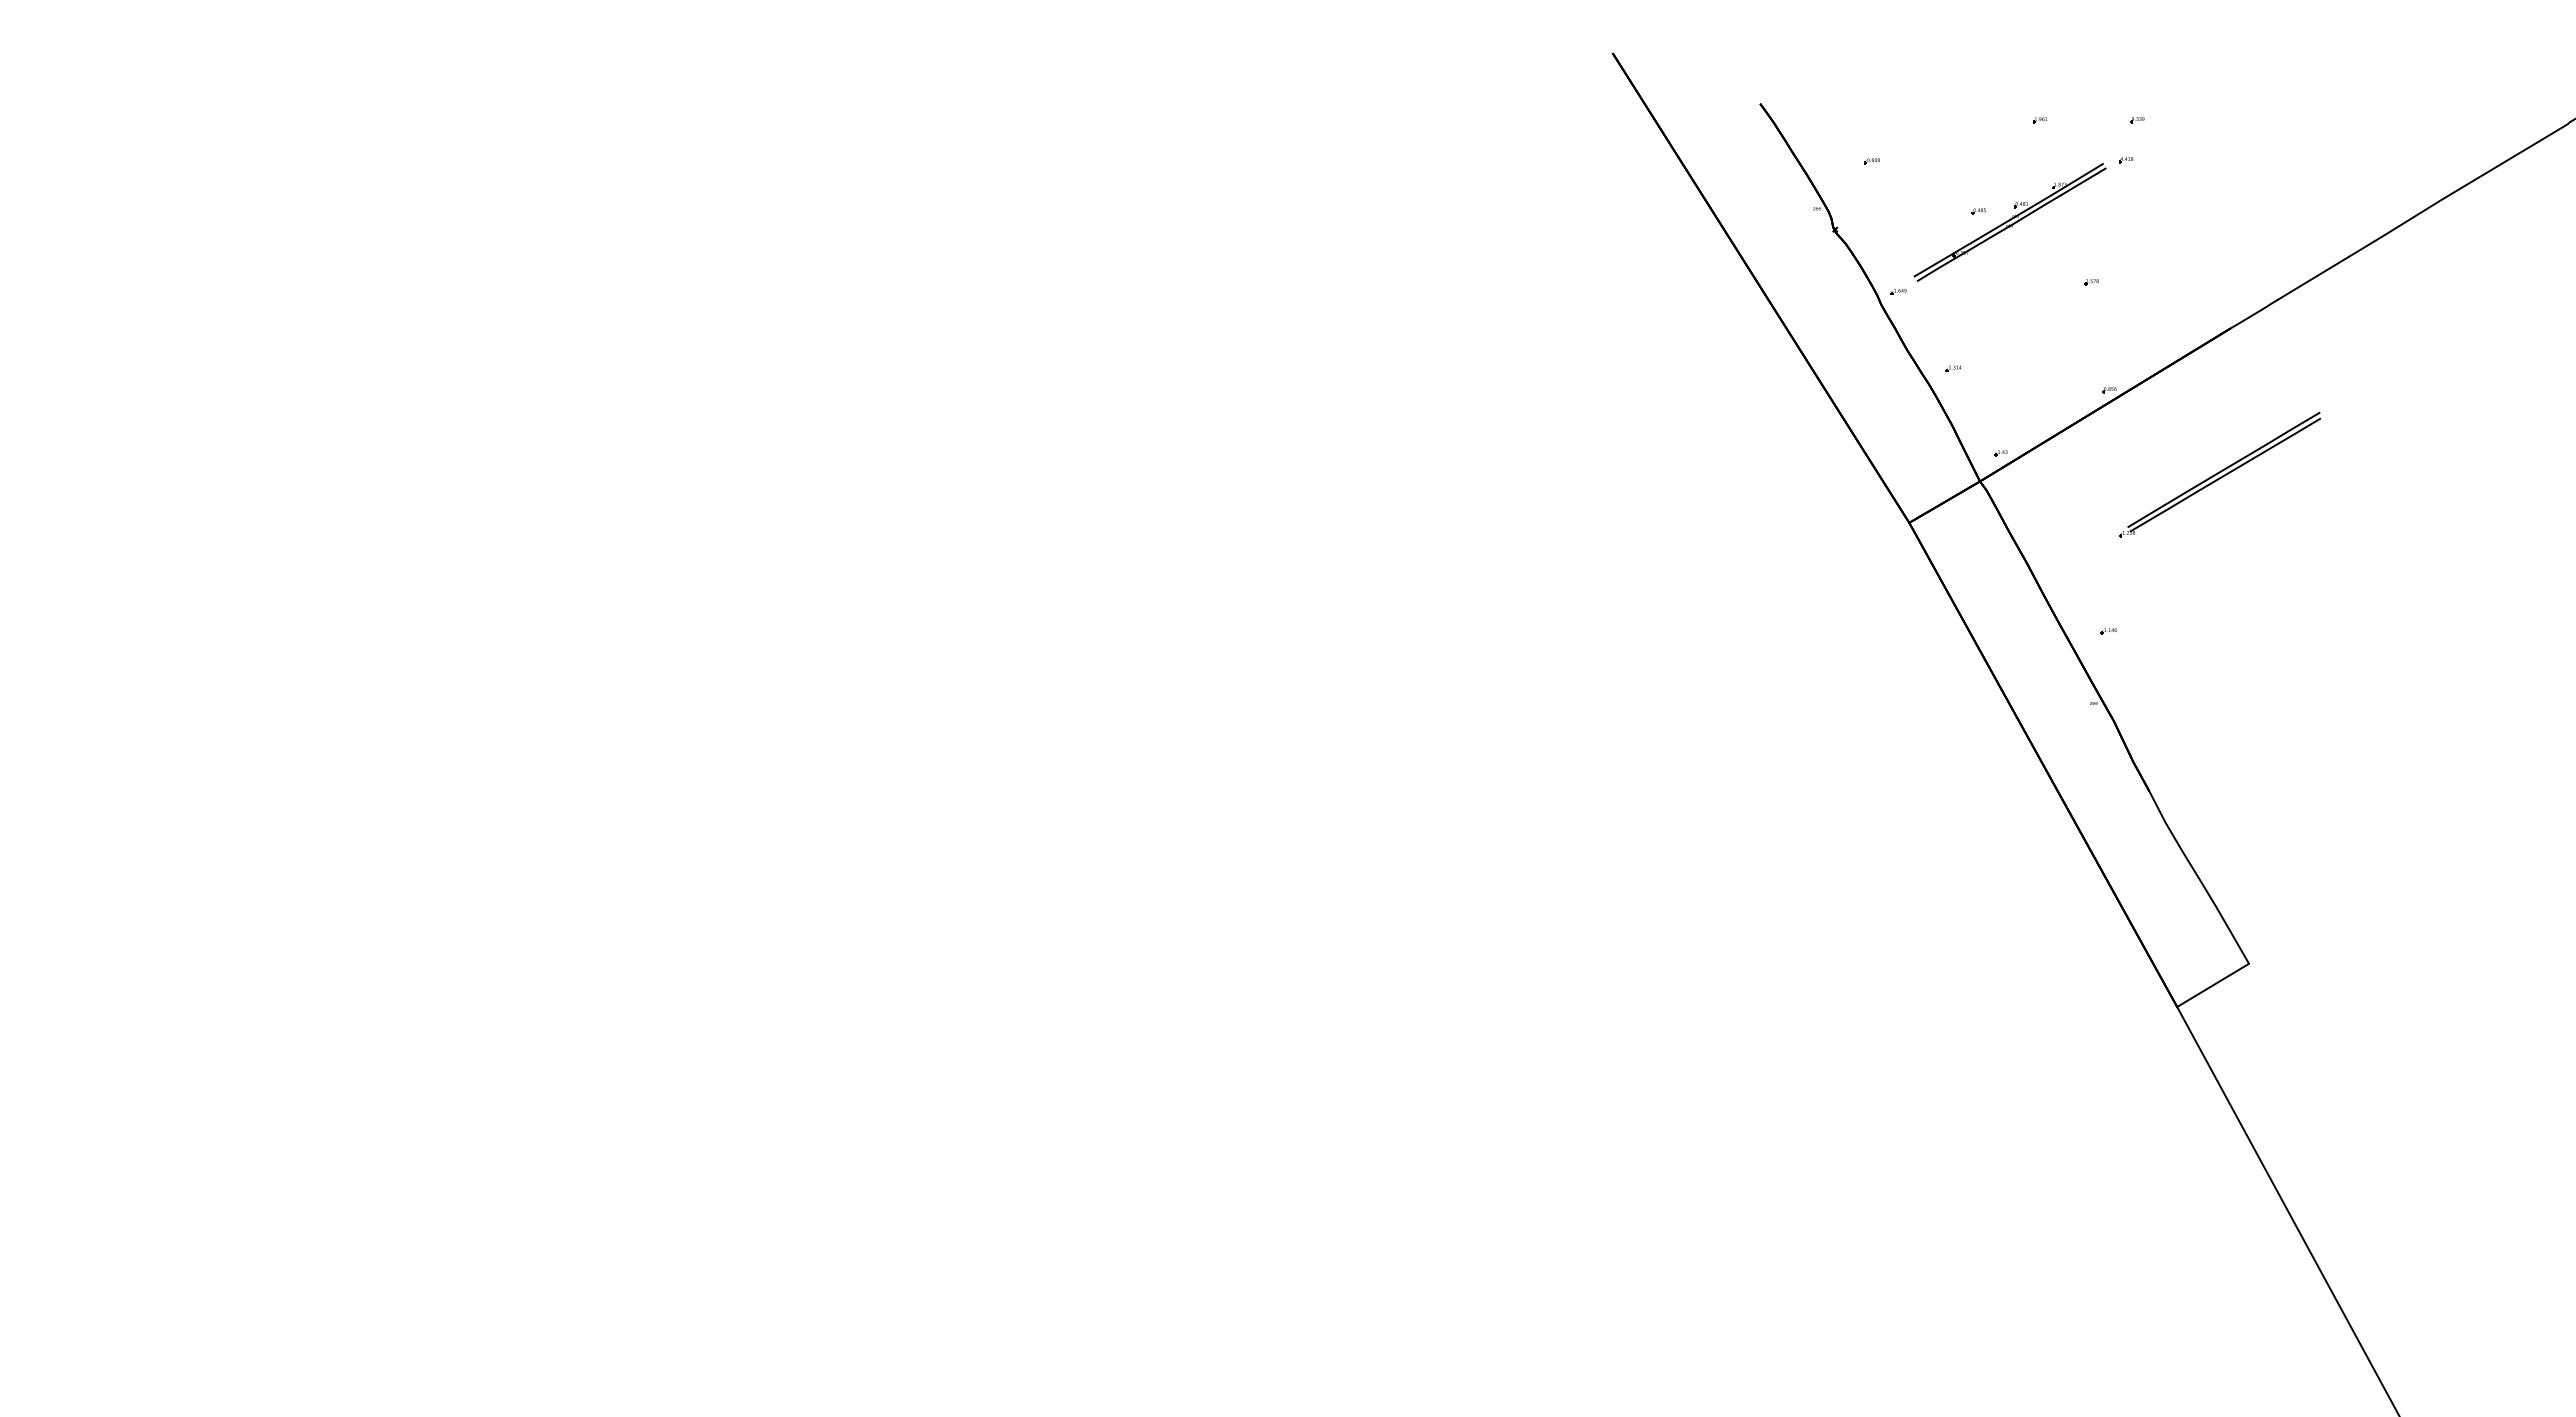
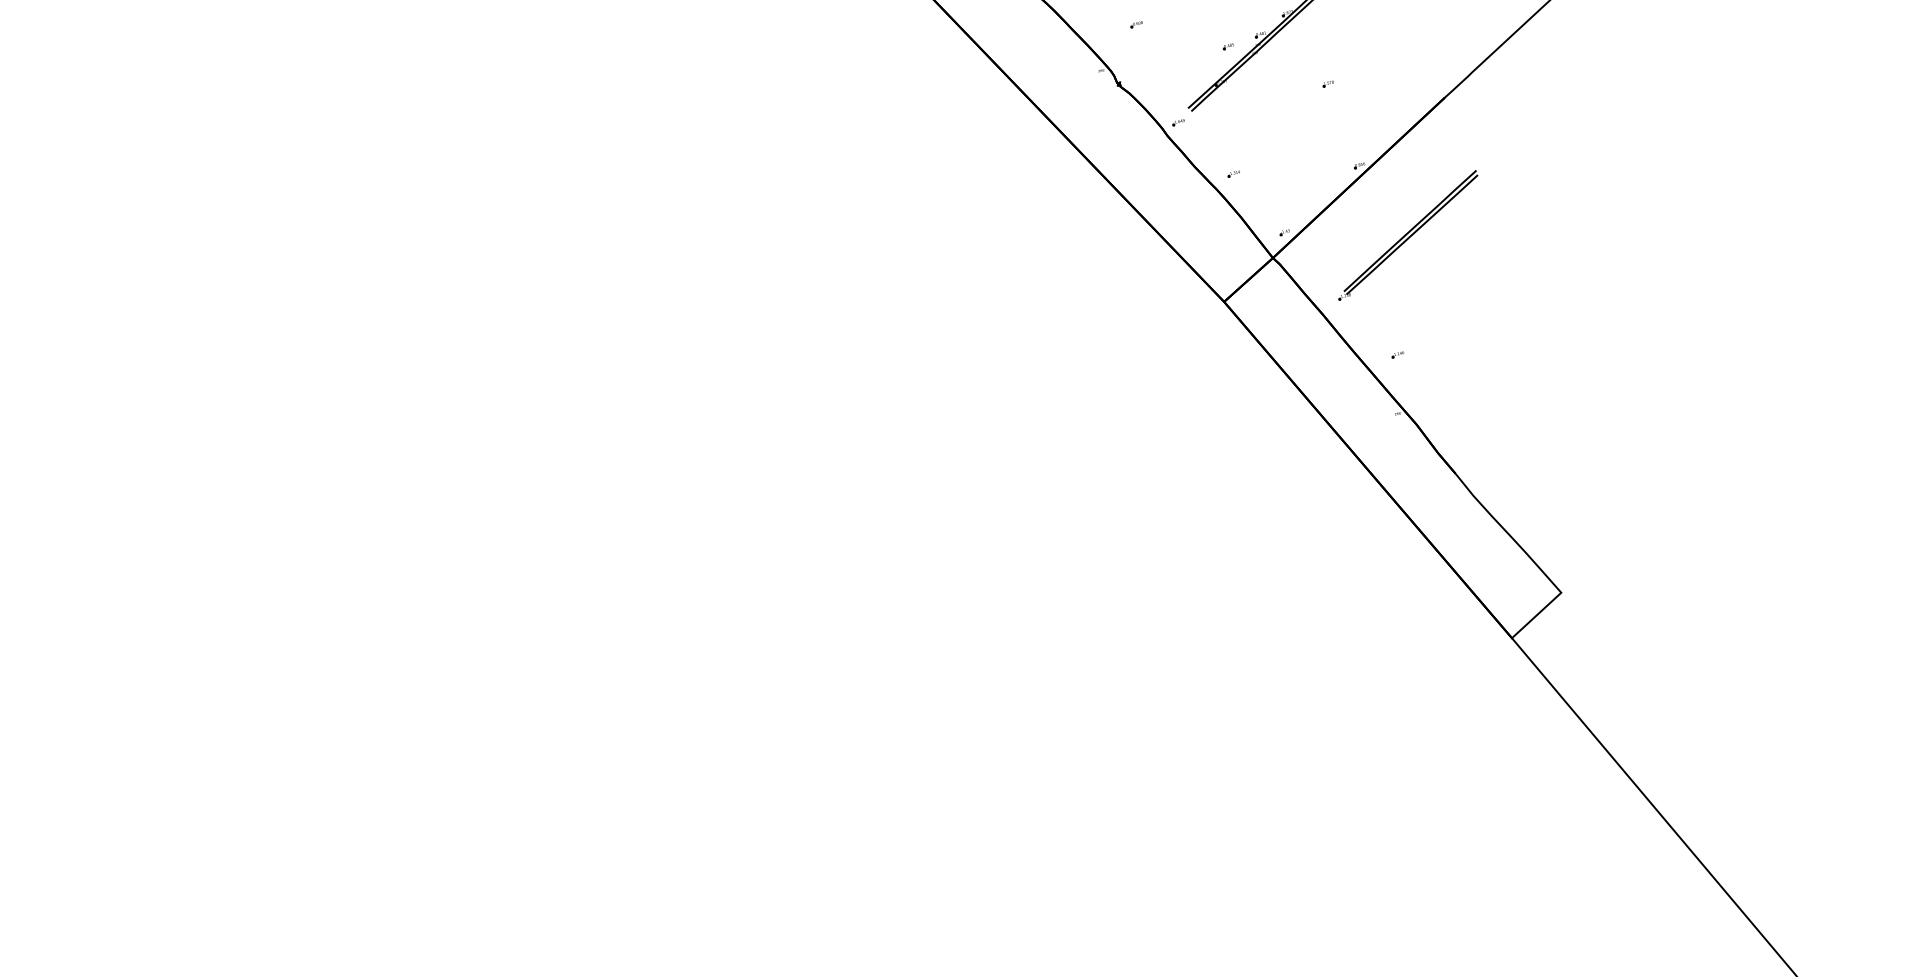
part: (2219, 474) -> (1407, 235), moved

